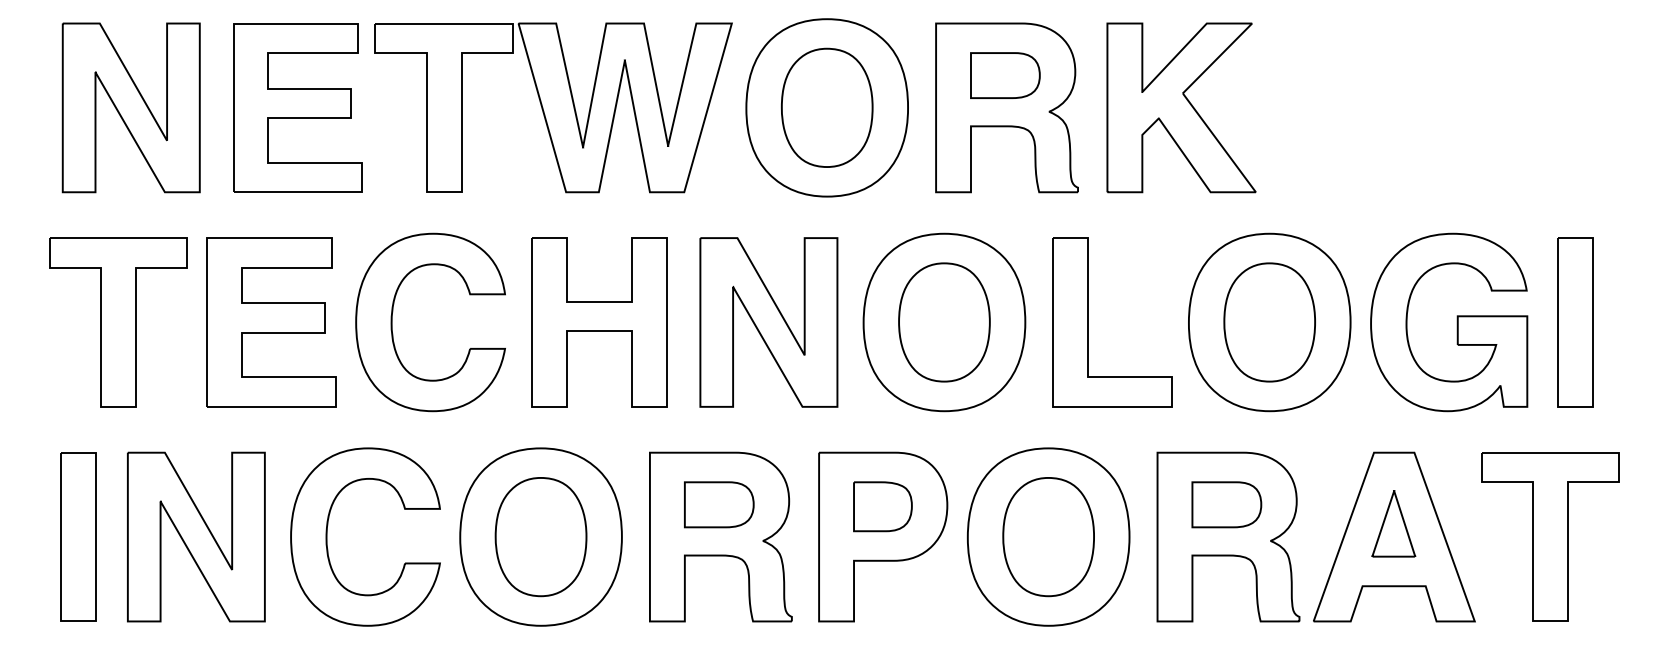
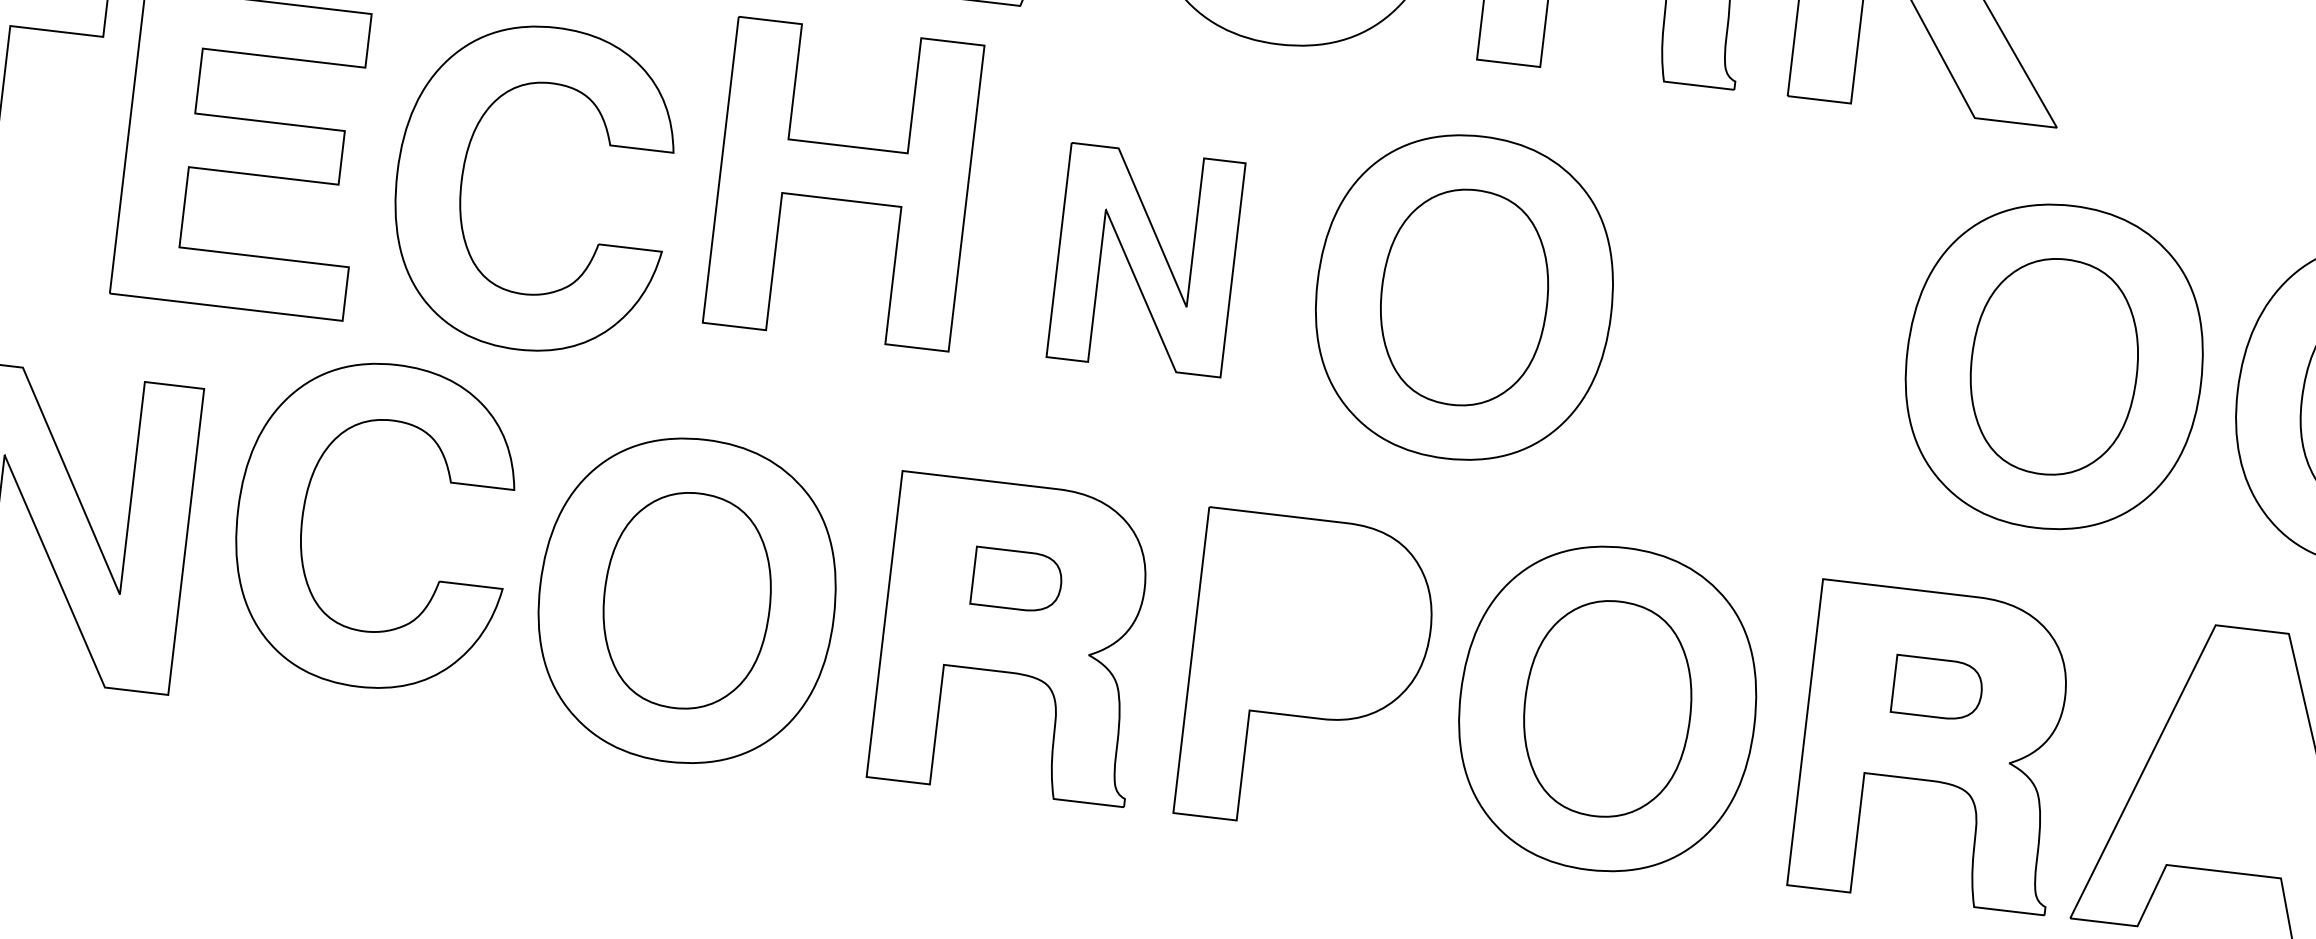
part: (599, 322) -> (843, 184), moved
part: (768, 322) -> (1145, 260), size x0.7
part: (1088, 322) -> (1725, 328), removed
part: (719, 504) -> (1017, 579), size x0.7
part: (1226, 504) -> (1937, 687), size x0.7
part: (882, 506) -> (1312, 618), removed
part: (1393, 523) -> (2235, 757), removed
part: (327, 536) -> (304, 516), moved

